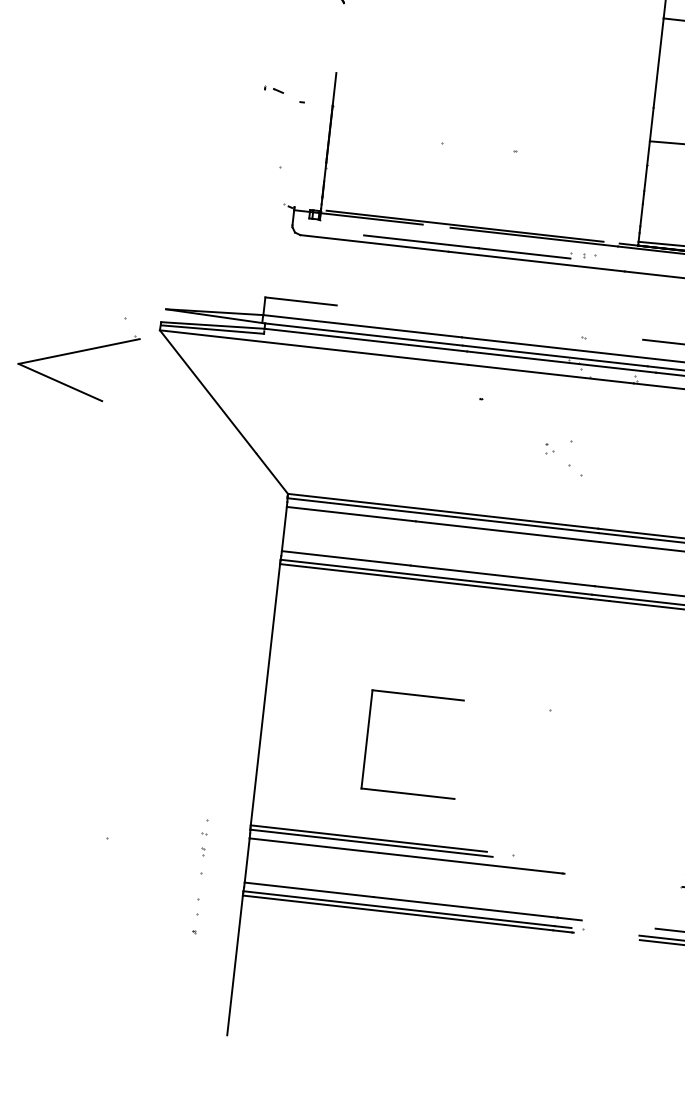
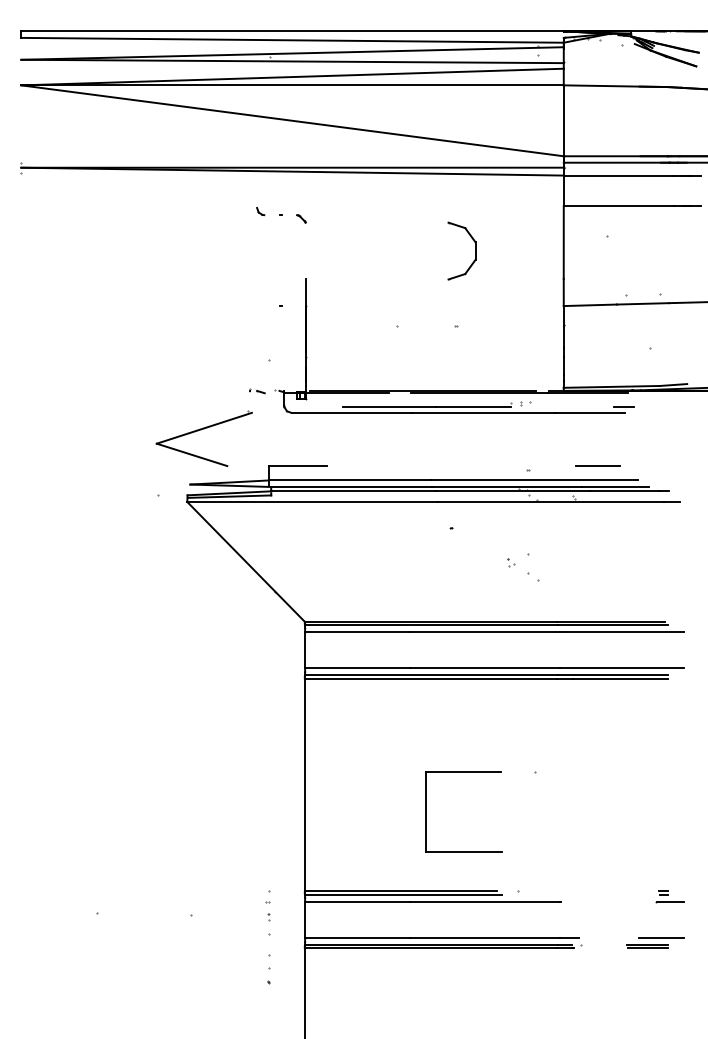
part: (549, 60) -> (475, 250), added
part: (274, 89) -> (257, 391), moved
part: (75, 353) -> (201, 430), moved
part: (367, 738) -> (426, 811), moved

